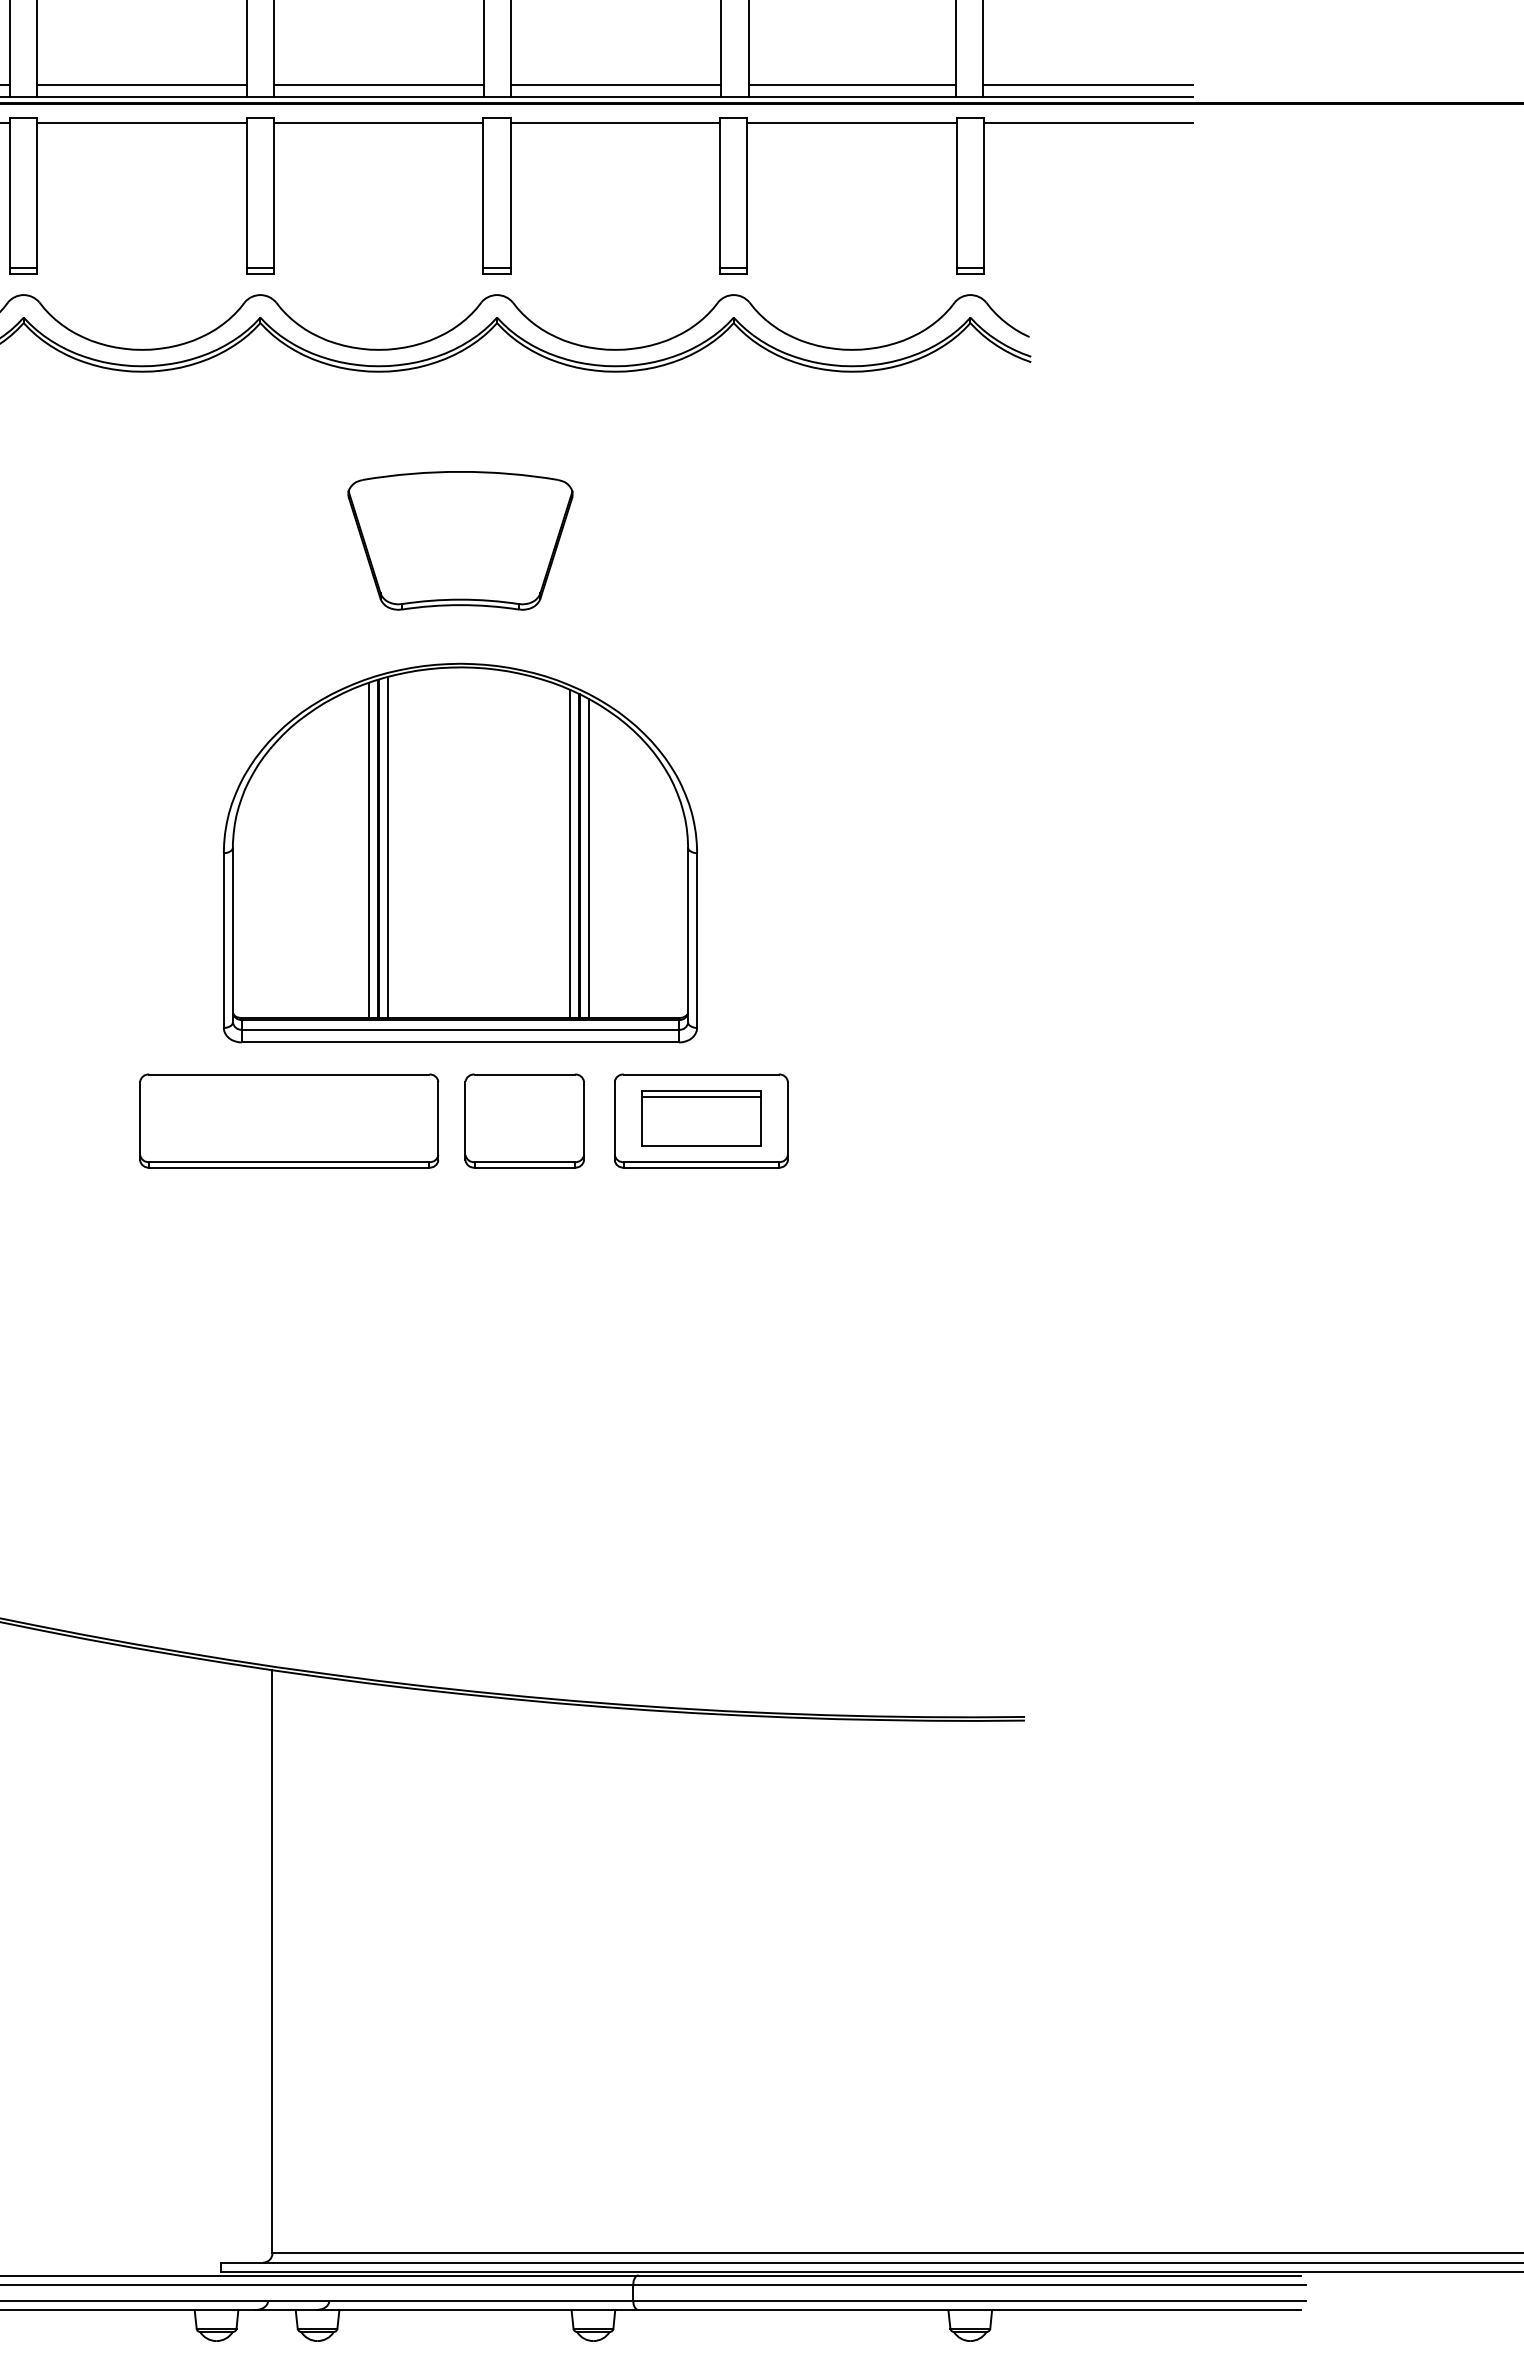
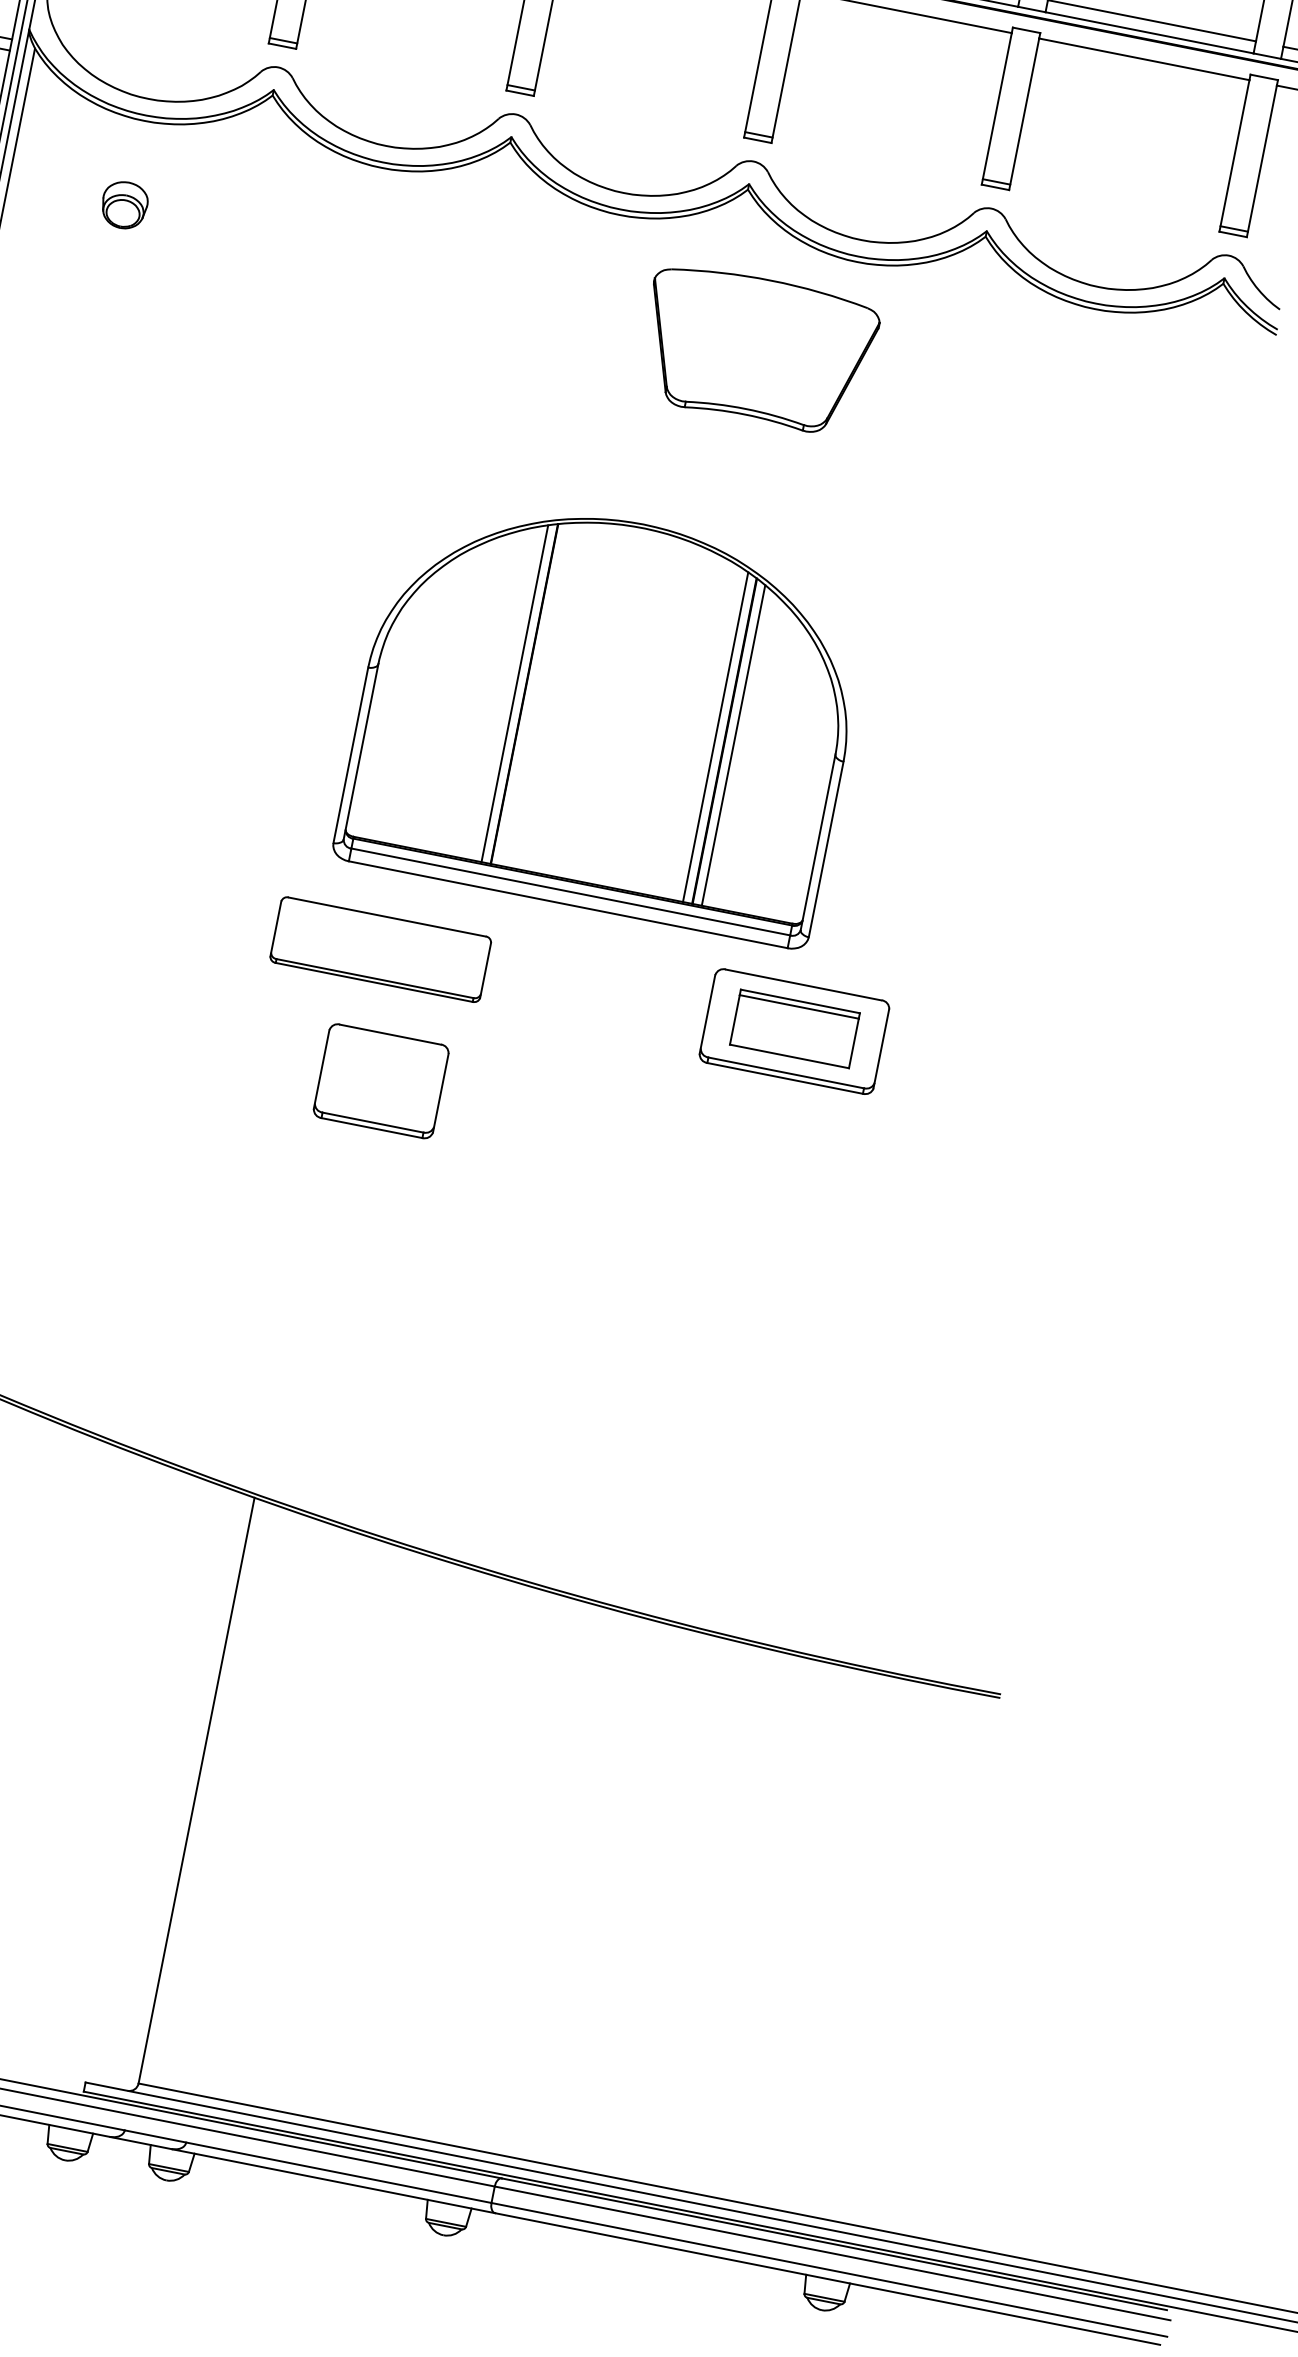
part: (460, 540) -> (757, 349), moved
line: (387, 847) -> (533, 694), removed
part: (289, 1120) -> (381, 949), size x0.7
part: (524, 1120) -> (381, 1080), moved

